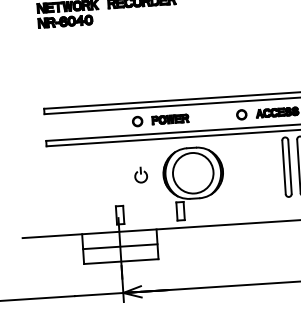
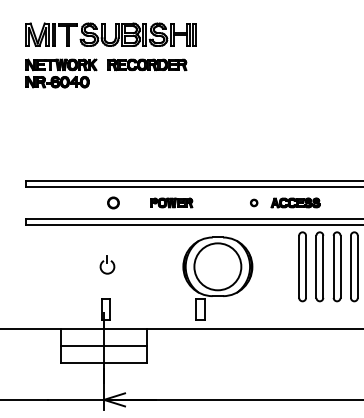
circle: (241, 114) -> (253, 202), size x0.6
circle: (137, 121) -> (113, 202), moved
part: (141, 174) -> (107, 264), moved
part: (193, 183) -> (217, 278), moved

